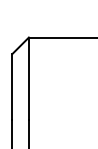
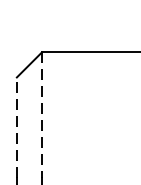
line: (28, 79) -> (41, 116), solid -> dashed
line: (12, 86) -> (16, 127), solid -> dashed

